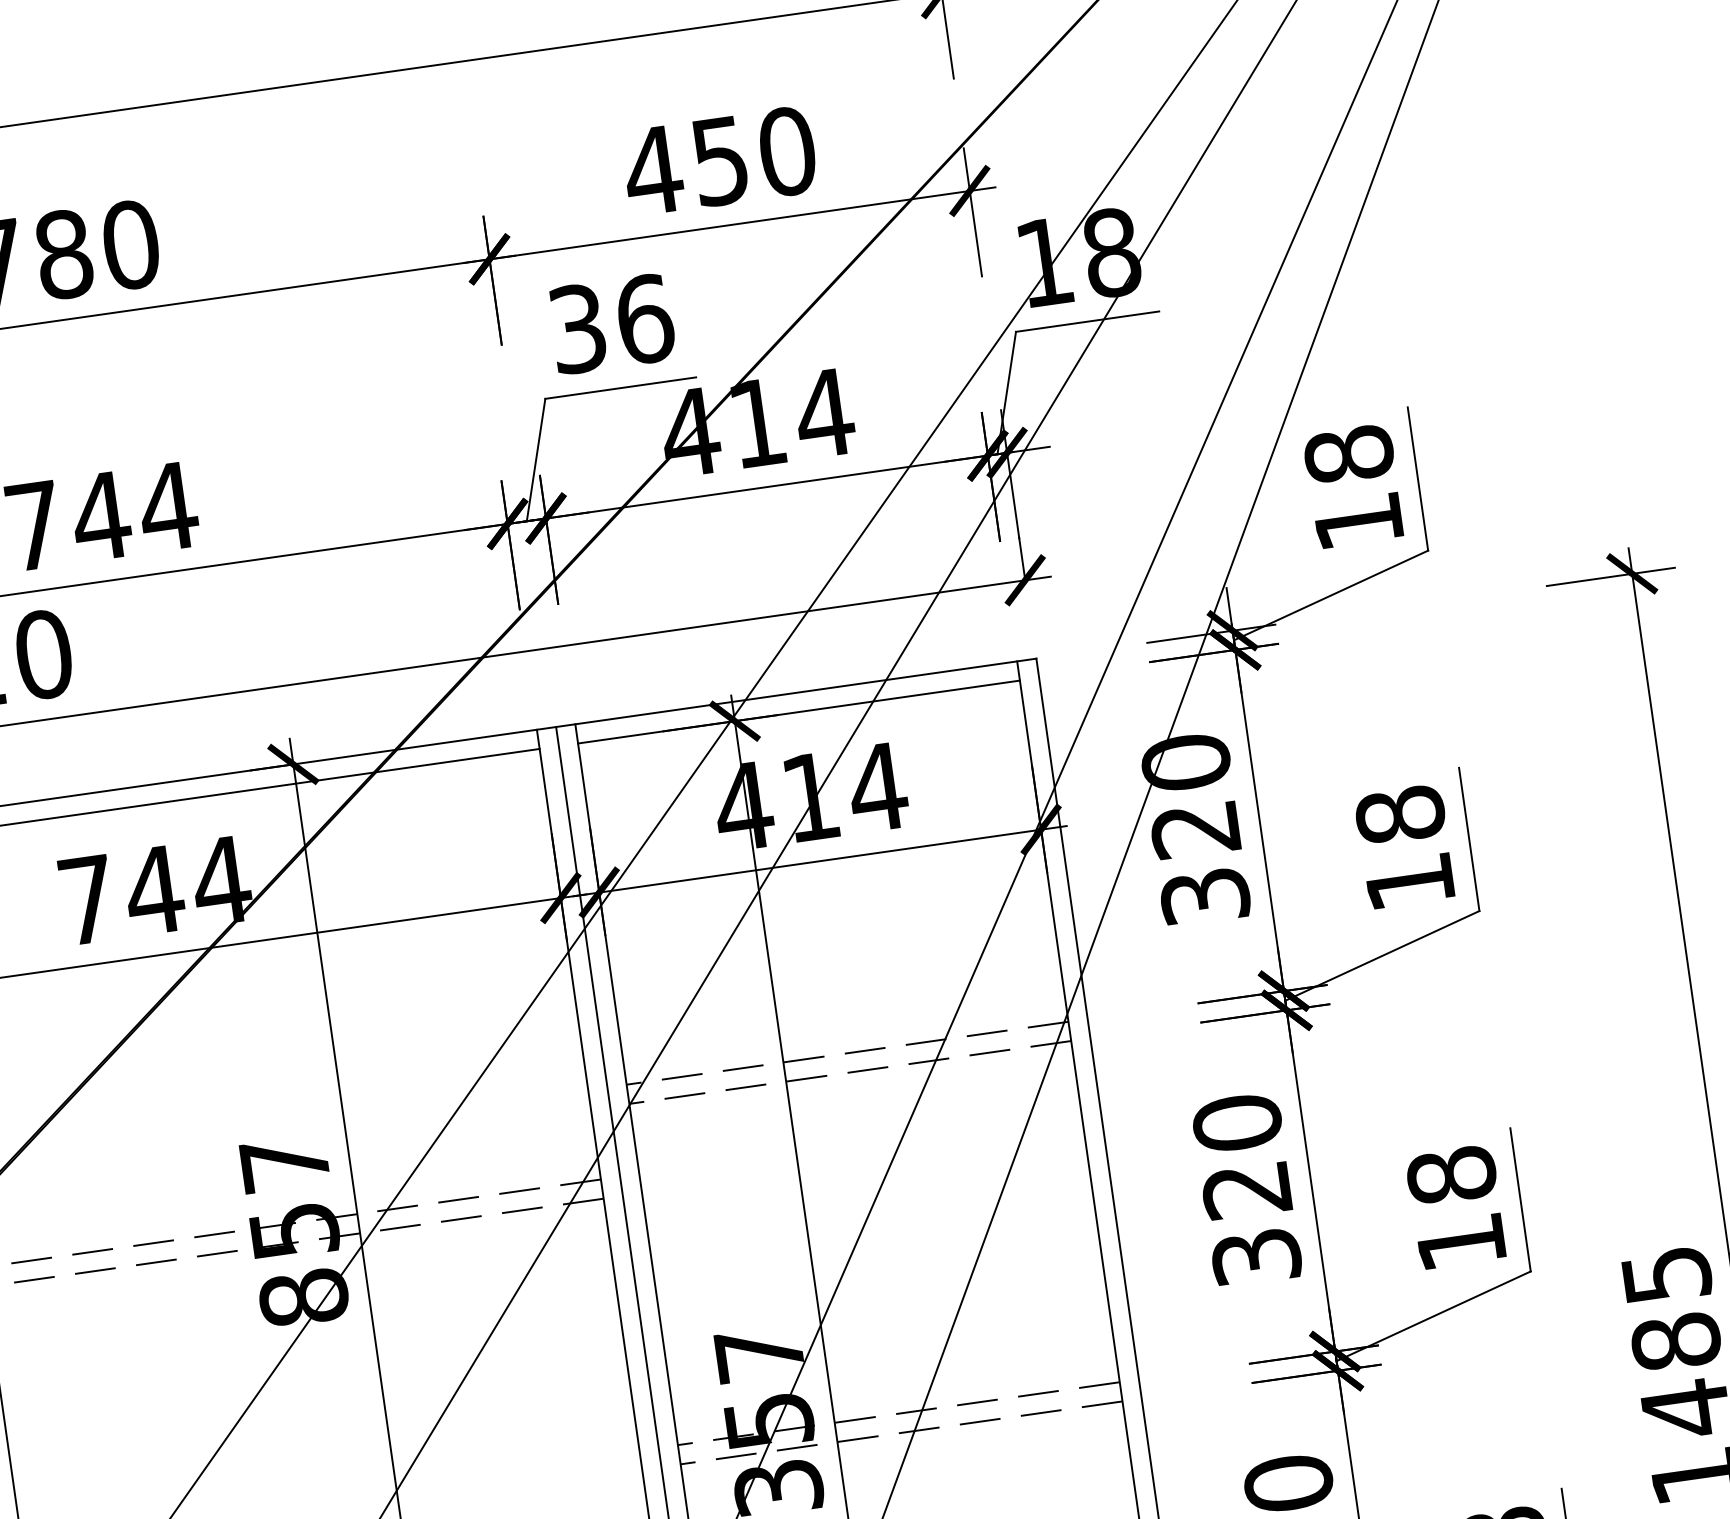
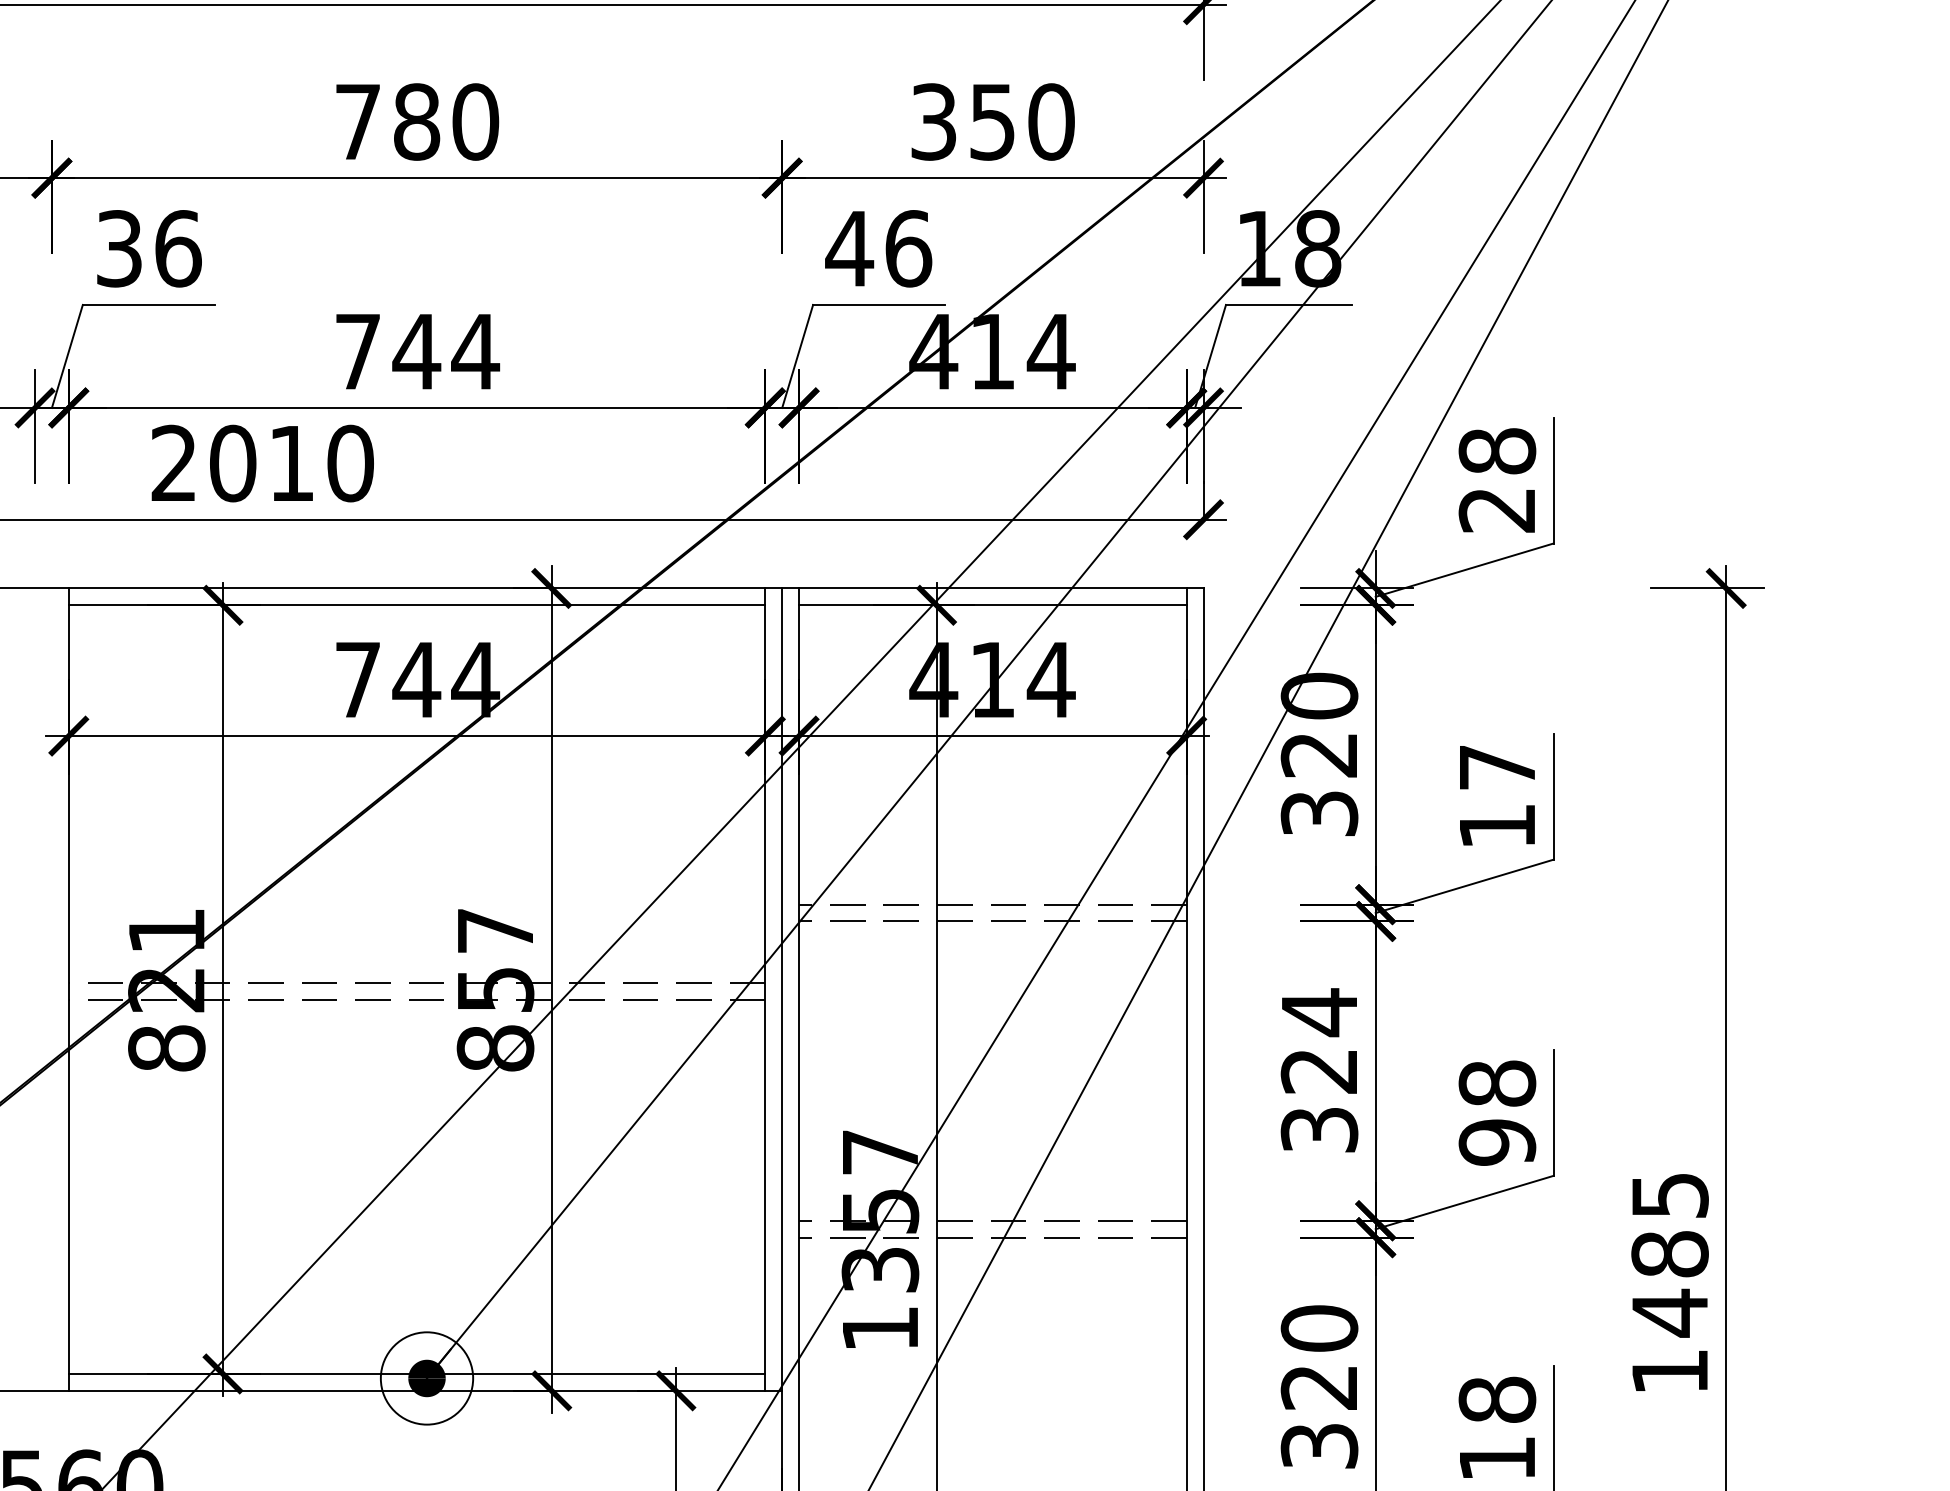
text: (652, 170) -> (933, 121), 450 -> 350
text: (577, 328) -> (849, 248), 36 -> 46
text: (1357, 522) -> (1496, 510), 18 -> 28
text: (1400, 815) -> (1497, 767), 18 -> 17
text: (1237, 1123) -> (1319, 1012), 320 -> 324
text: (1461, 1242) -> (1497, 1142), 18 -> 98

